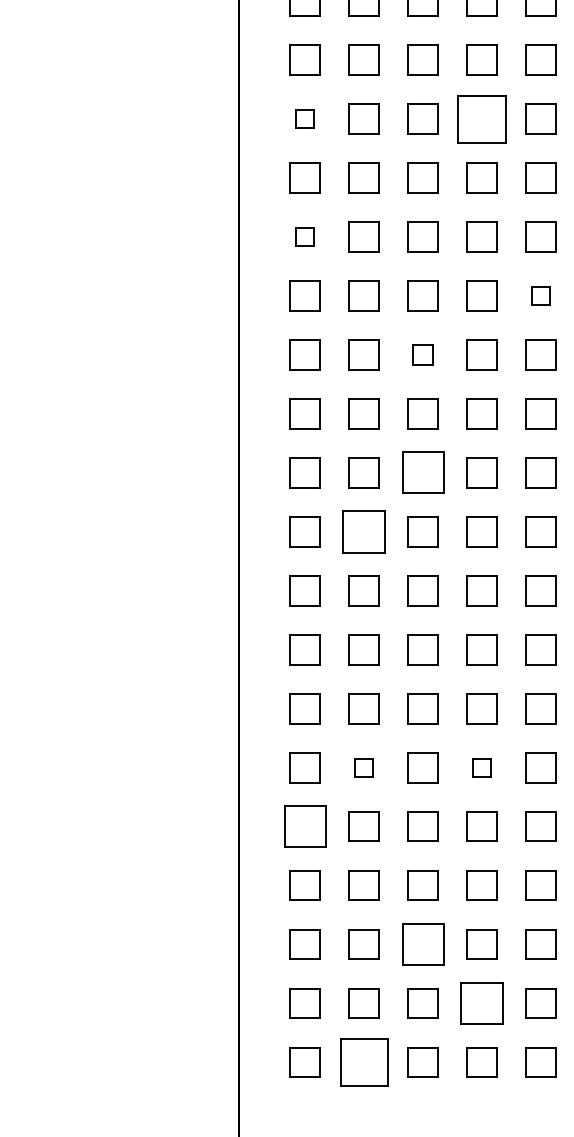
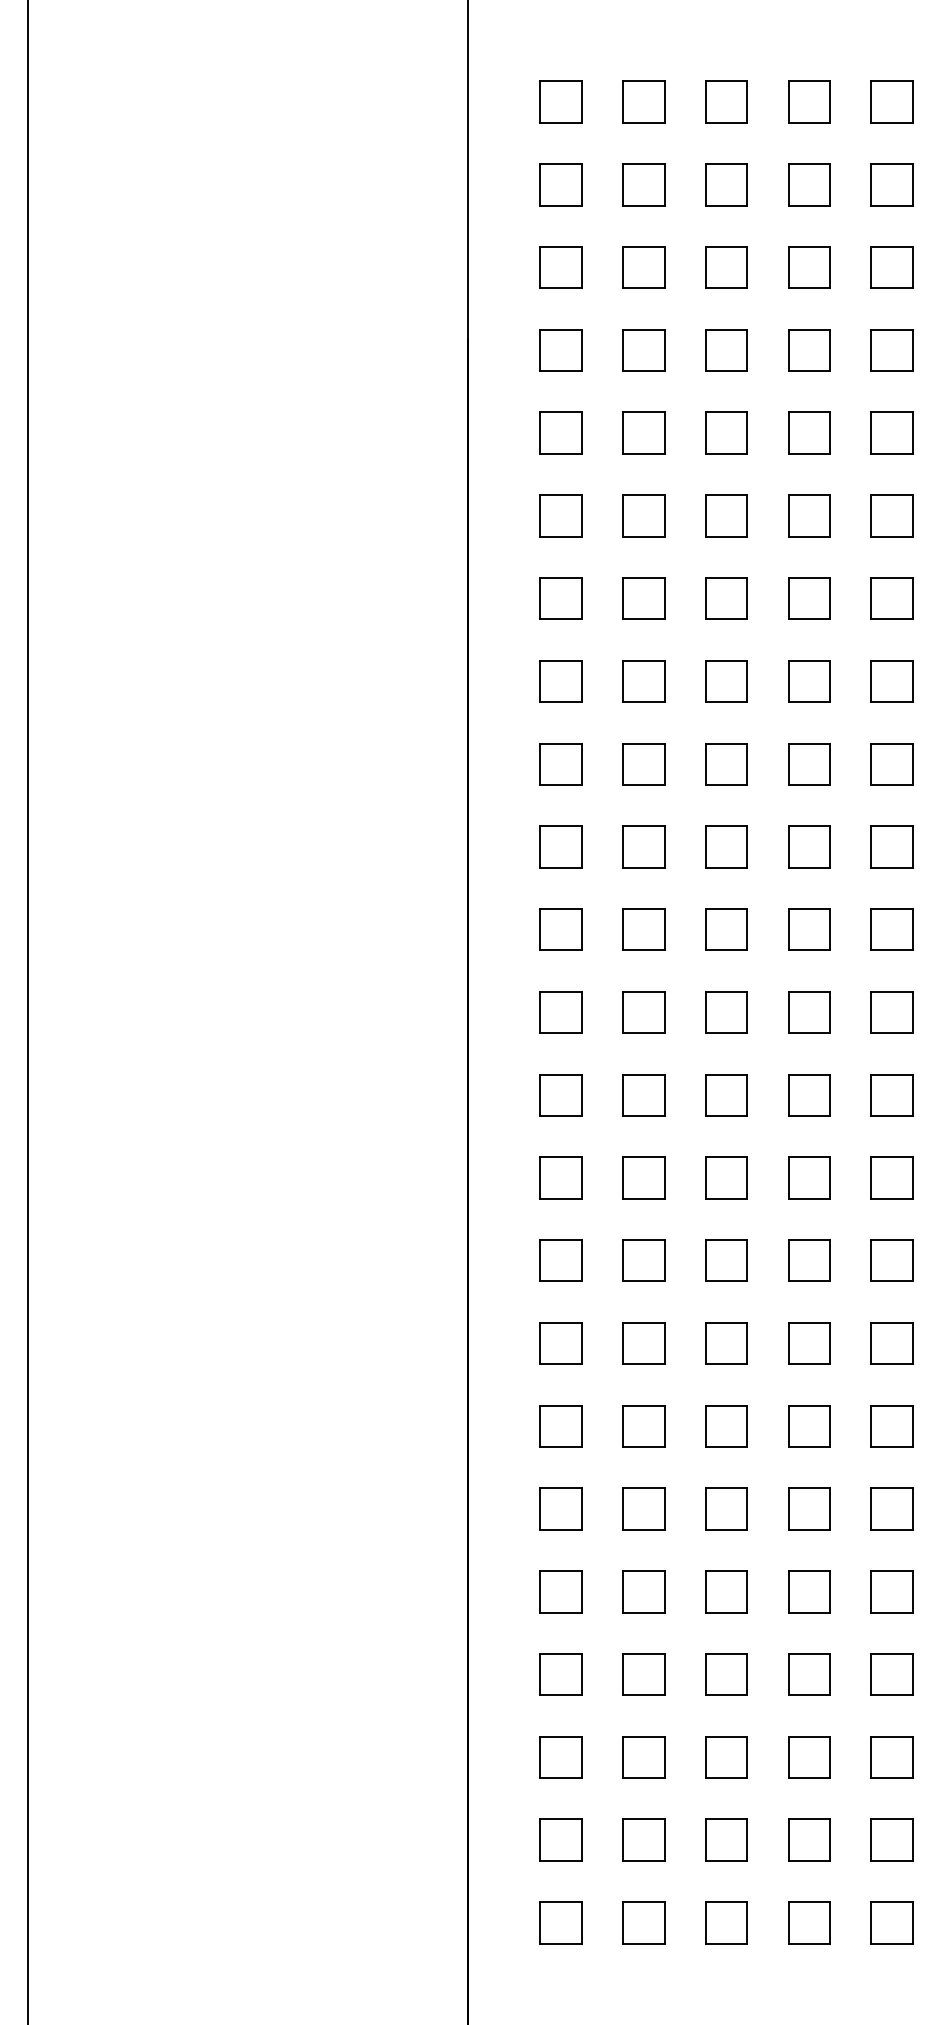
part: (304, 118) -> (560, 598), size x1.67
part: (482, 118) -> (809, 598), size x0.62
part: (304, 237) -> (560, 764), size x1.67
part: (540, 295) -> (891, 846), size x1.67
part: (423, 354) -> (726, 929), size x1.43
part: (423, 473) -> (726, 1095), size x0.71
part: (363, 531) -> (643, 1177), size x0.71
part: (363, 767) -> (643, 1508), size x1.67
part: (482, 767) -> (809, 1508), size x1.67
part: (304, 826) -> (560, 1591), size x0.71
part: (423, 944) -> (726, 1757), size x0.71
part: (482, 1003) -> (809, 1839), size x0.71
part: (363, 1062) -> (643, 1922), size x0.62

